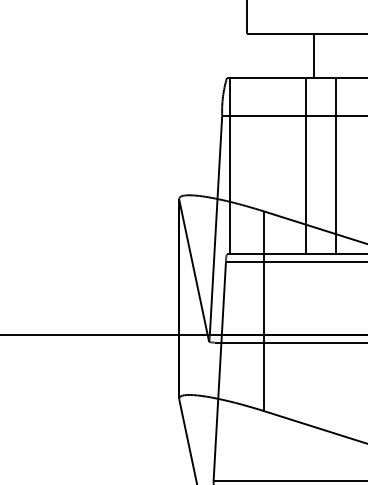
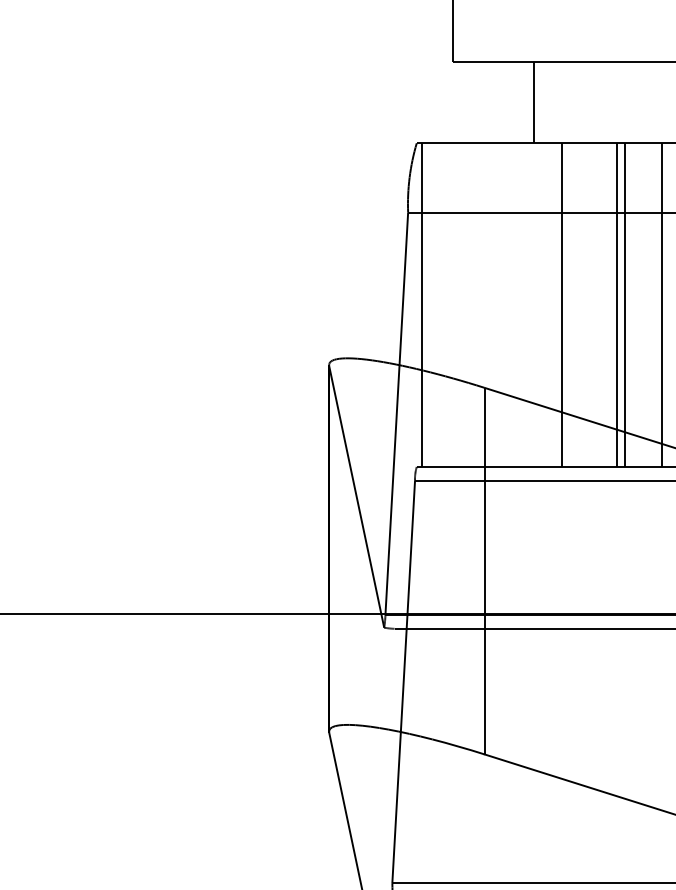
line: (313, 56) -> (533, 103), moved
line: (340, 166) -> (625, 305), added
line: (360, 166) -> (662, 305), added

